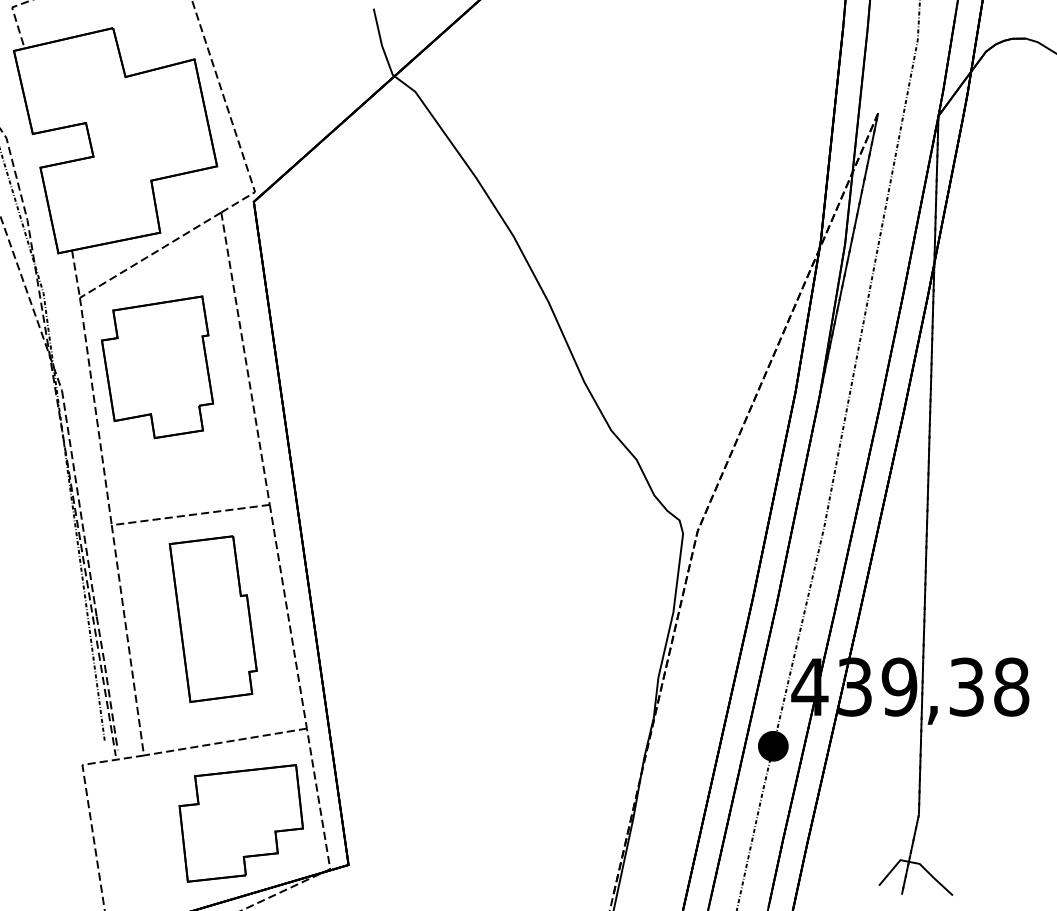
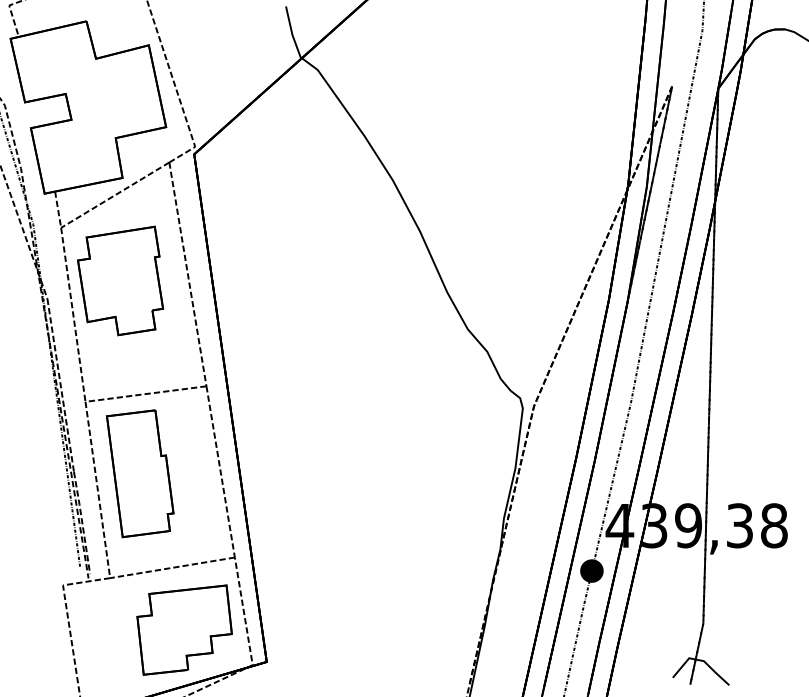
part: (213, 618) -> (140, 473), moved

